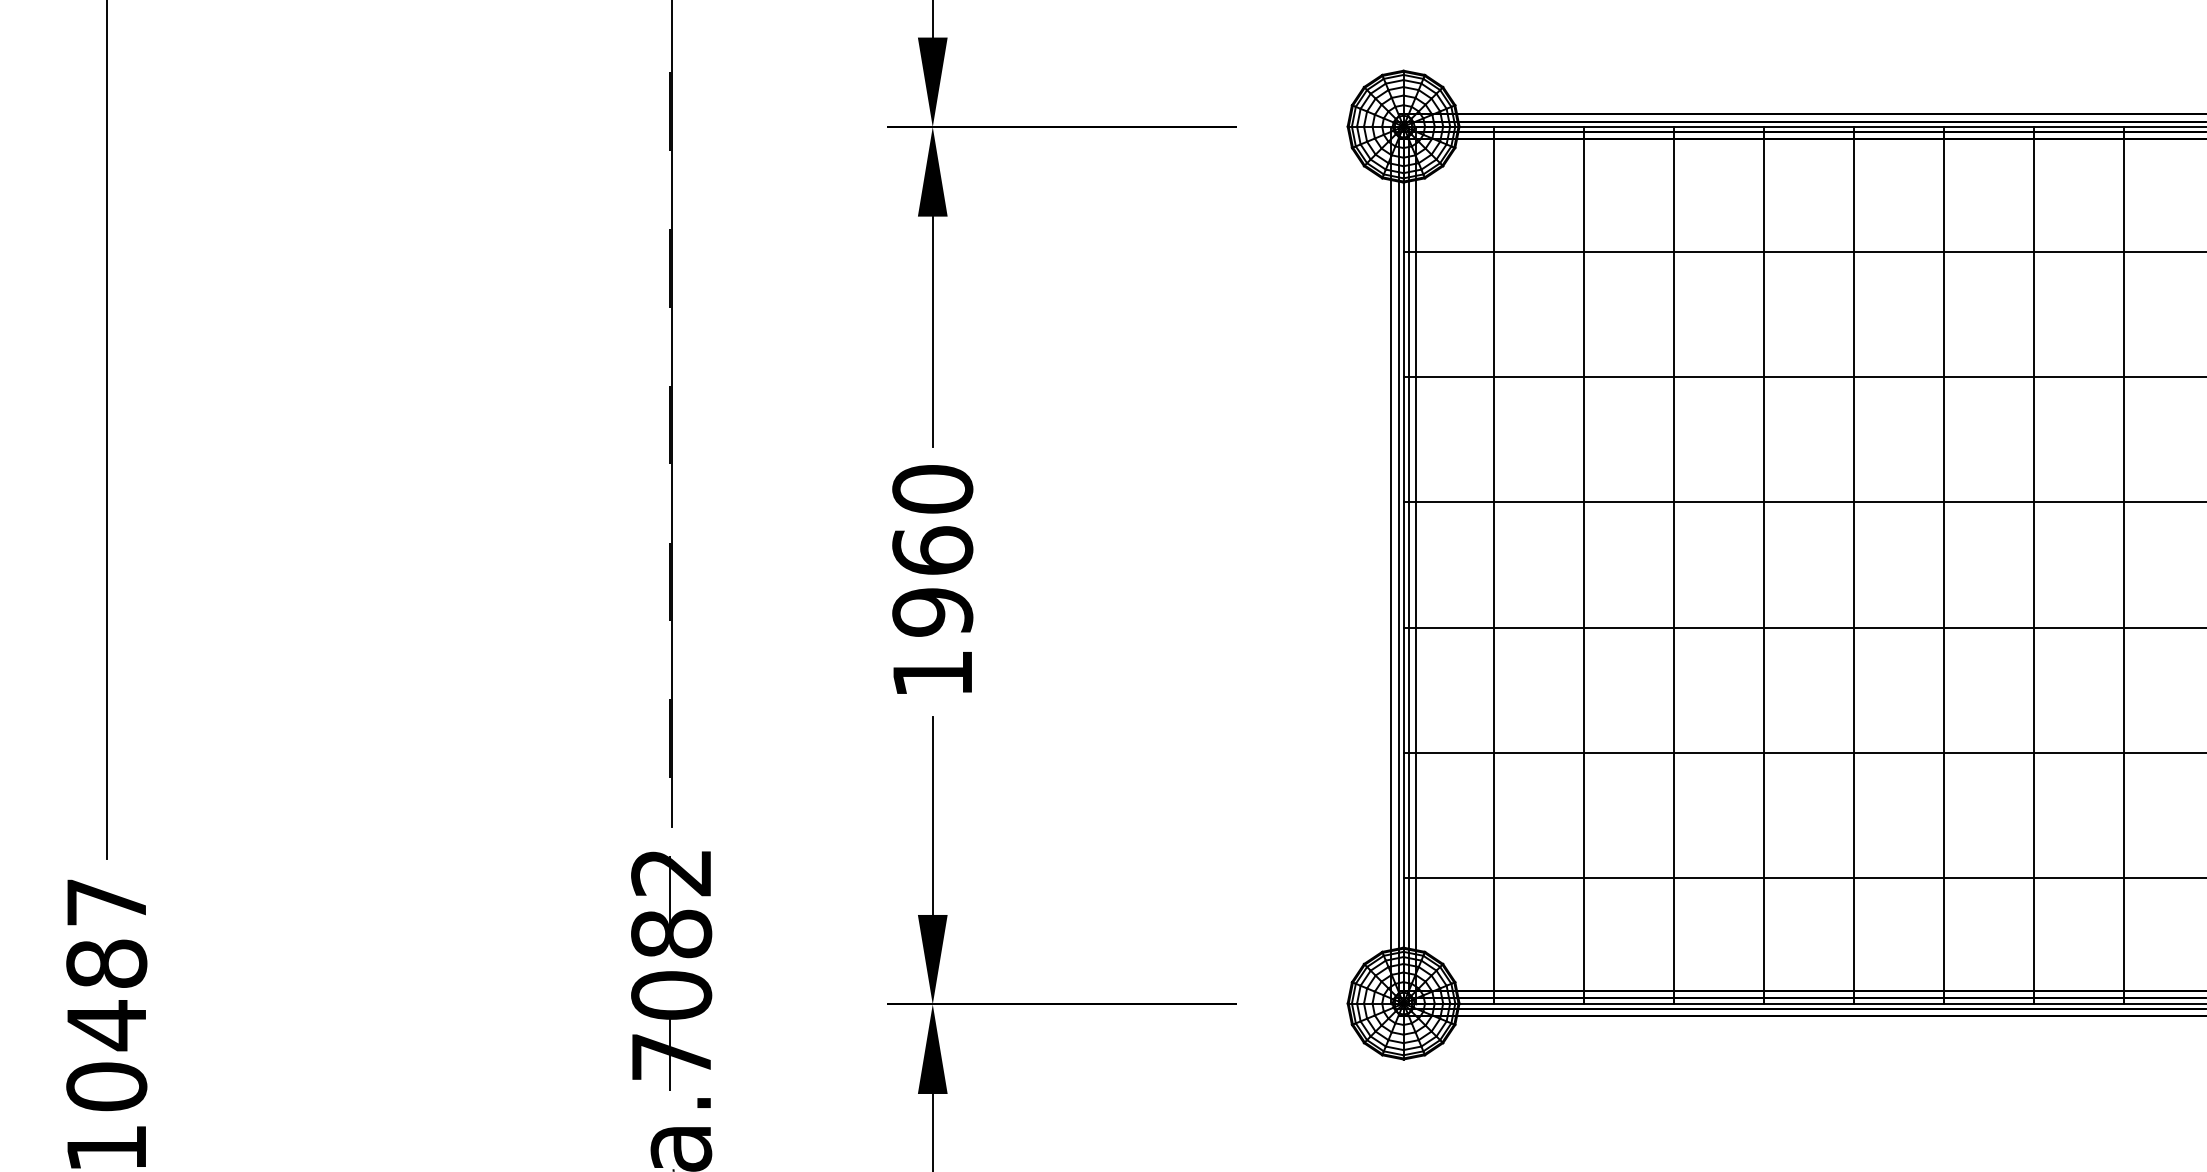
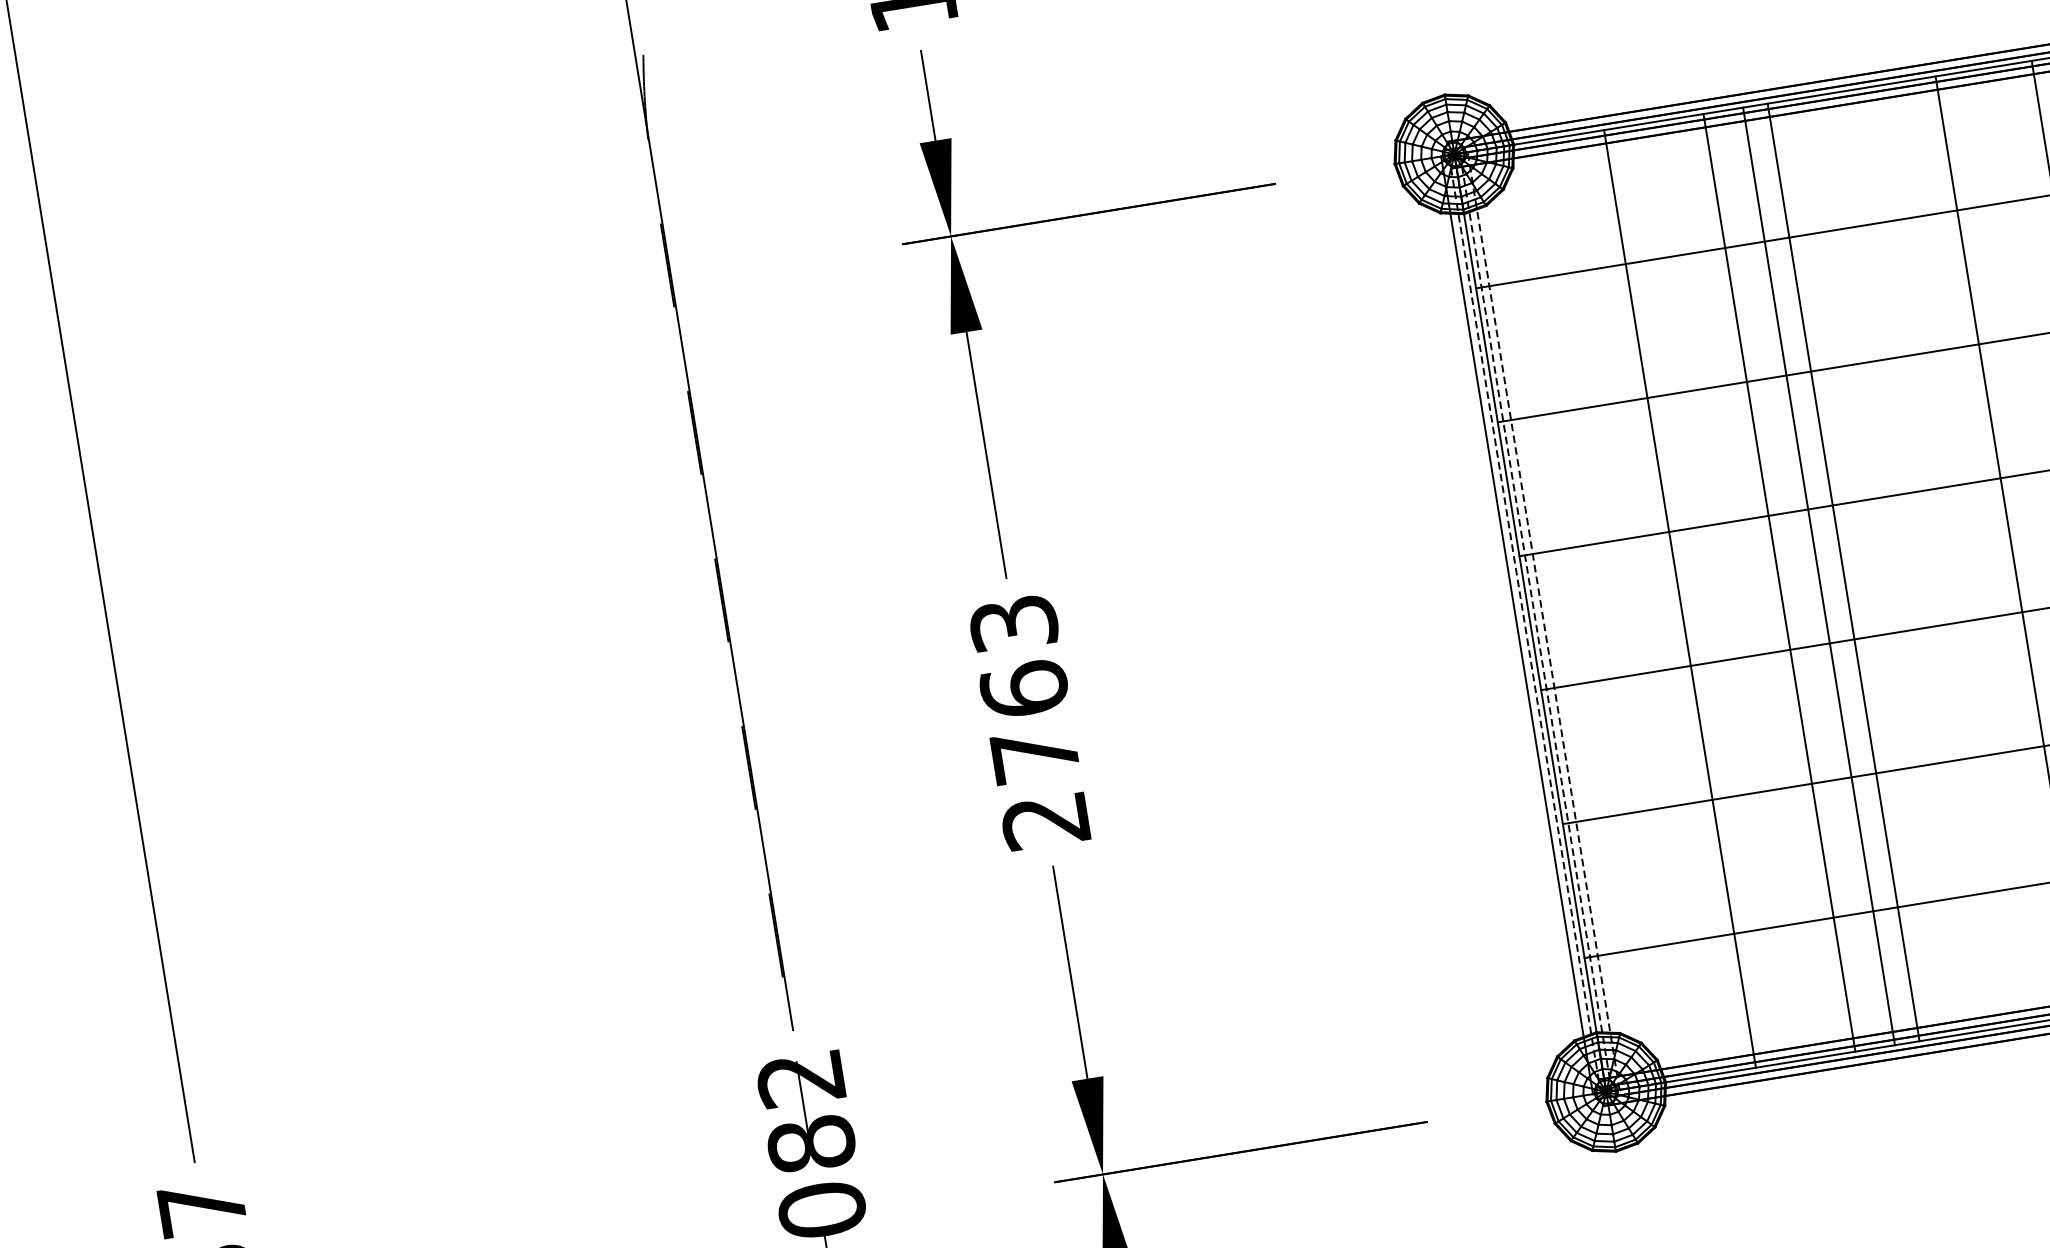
line: (1398, 564) -> (1524, 623), solid -> dashed
line: (1408, 564) -> (1535, 621), solid -> dashed
line: (1416, 564) -> (1544, 620), solid -> dashed
line: (1493, 564) -> (1679, 598), moved
line: (1583, 564) -> (1779, 582), moved
line: (1763, 564) -> (1843, 571), moved
text: (932, 581) -> (1029, 722), 1960 -> 2763

